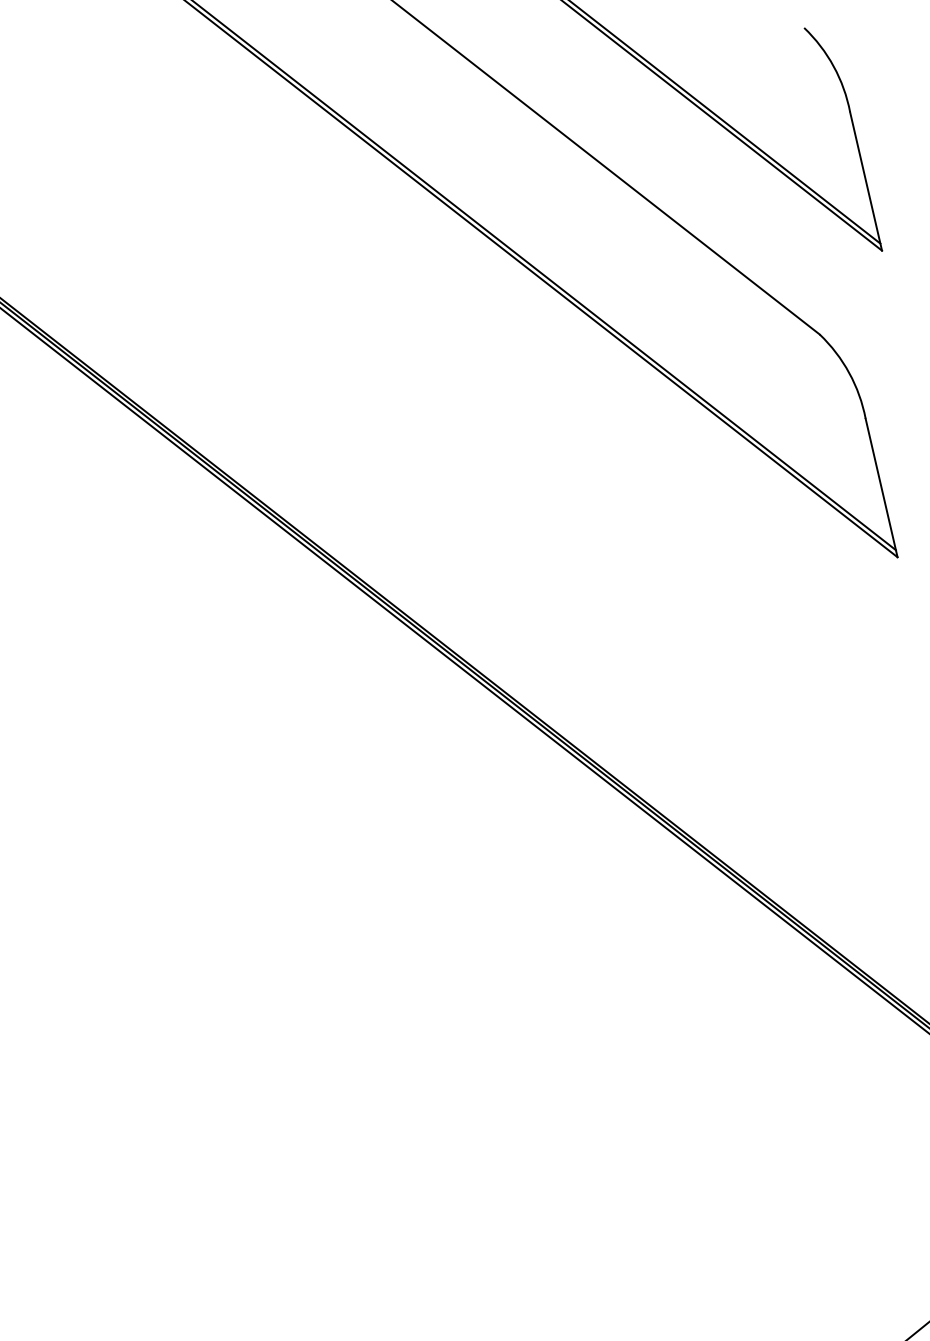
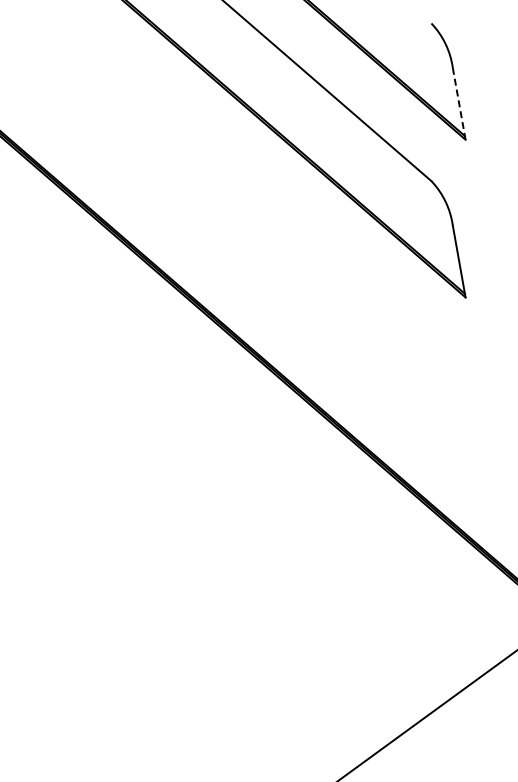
line: (866, 182) -> (459, 104), solid -> dashed

